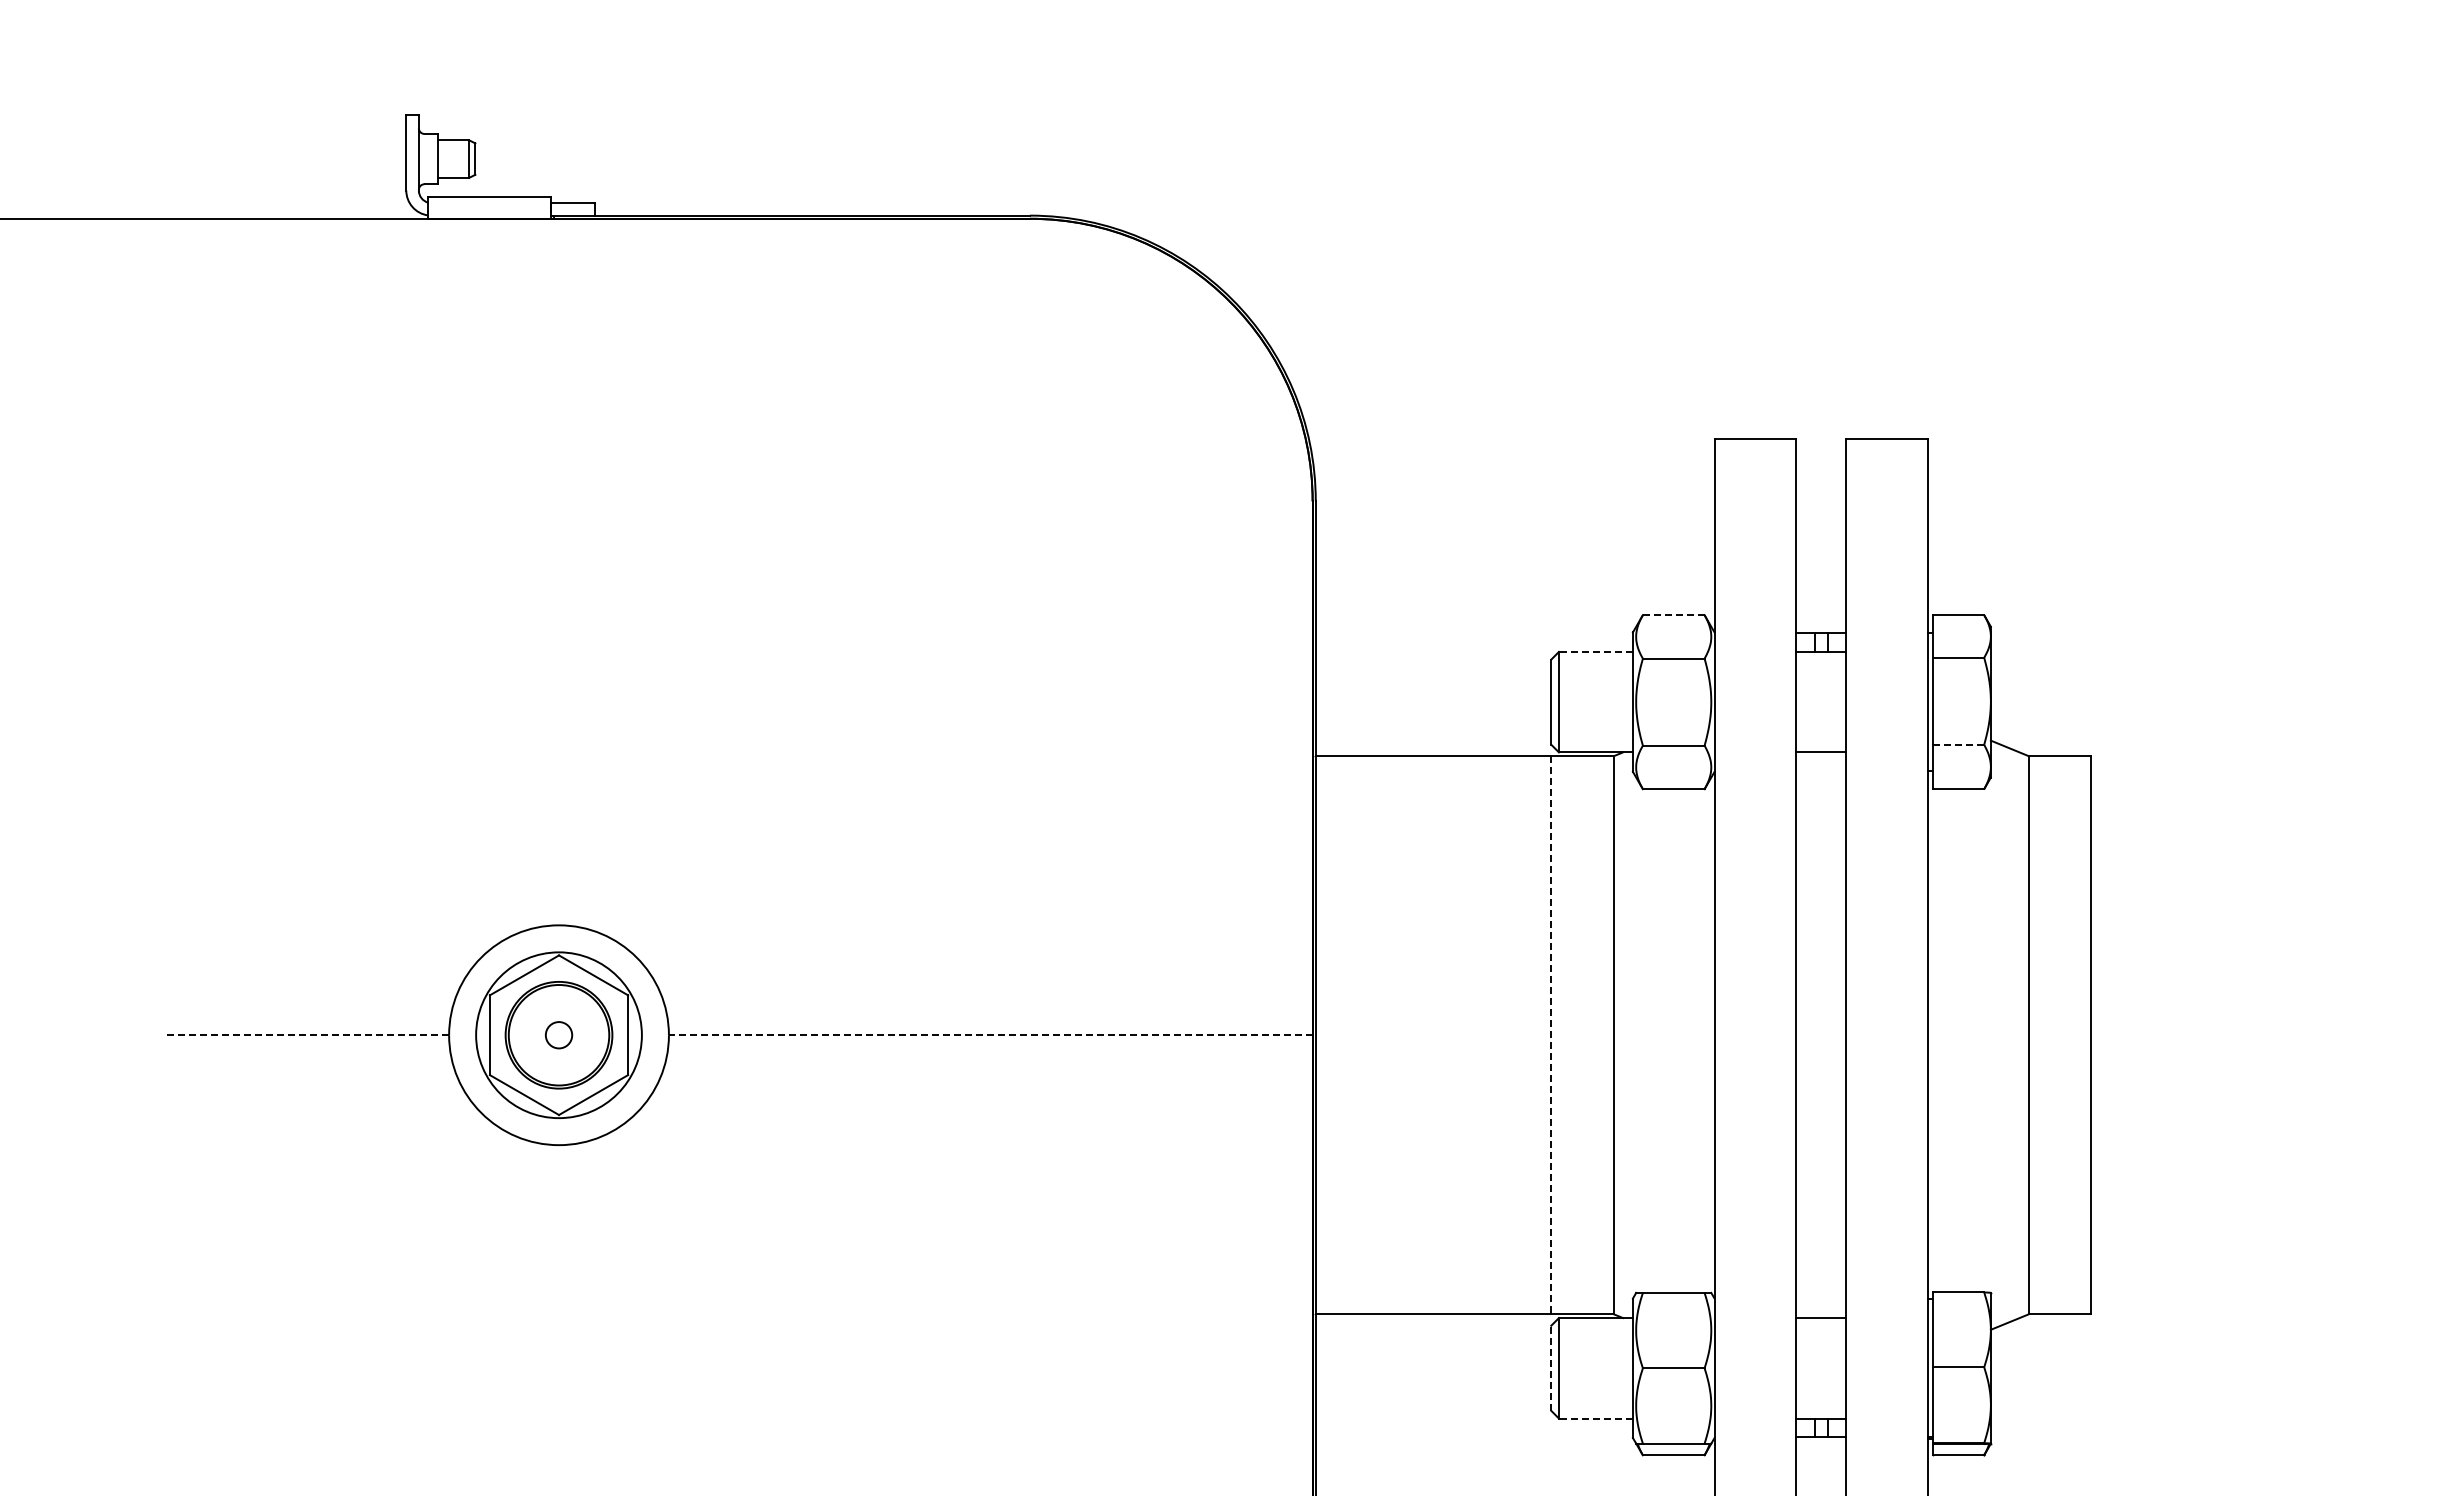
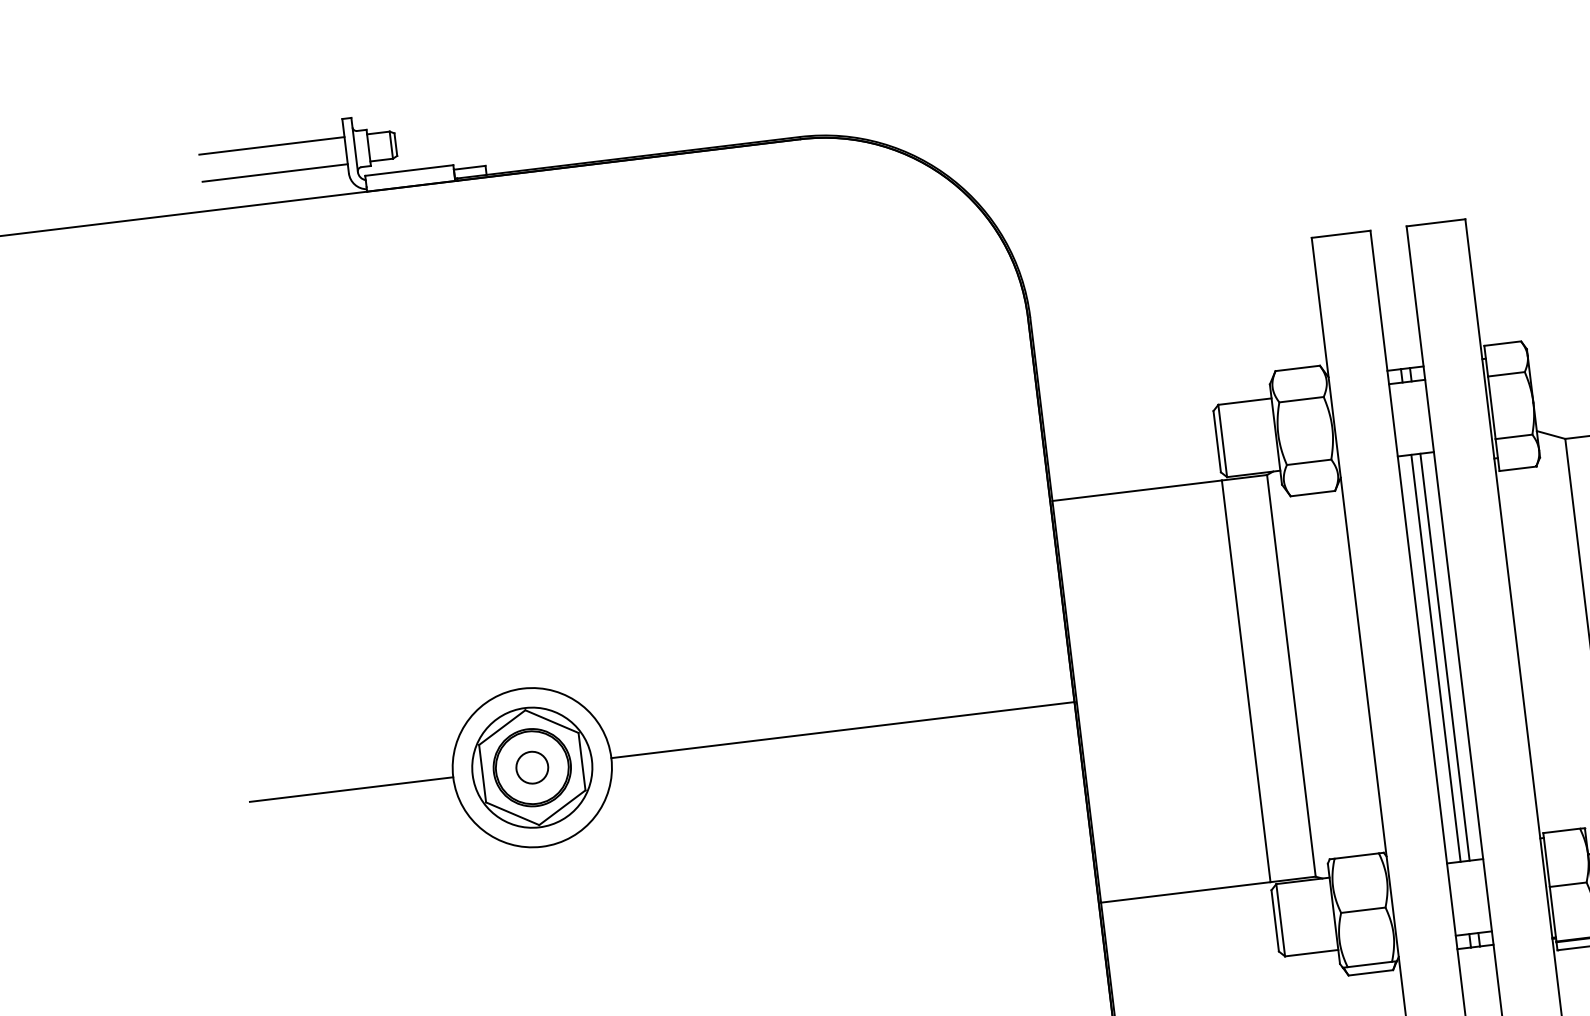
line: (305, 140) -> (272, 146), added
line: (305, 177) -> (275, 172), added
line: (1673, 615) -> (1297, 368), dashed -> solid
line: (1595, 651) -> (1244, 401), dashed -> solid
line: (1958, 744) -> (1513, 436), dashed -> solid
line: (307, 1035) -> (351, 789), dashed -> solid
circle: (559, 1035) -> (532, 767), size x1.67
line: (990, 1035) -> (842, 730), dashed -> solid
line: (1551, 1035) -> (1246, 681), dashed -> solid
line: (1815, 1035) -> (1436, 658), added
line: (1827, 1035) -> (1444, 657), added
line: (1551, 1368) -> (1275, 921), dashed -> solid
line: (1595, 1418) -> (1311, 953), dashed -> solid

